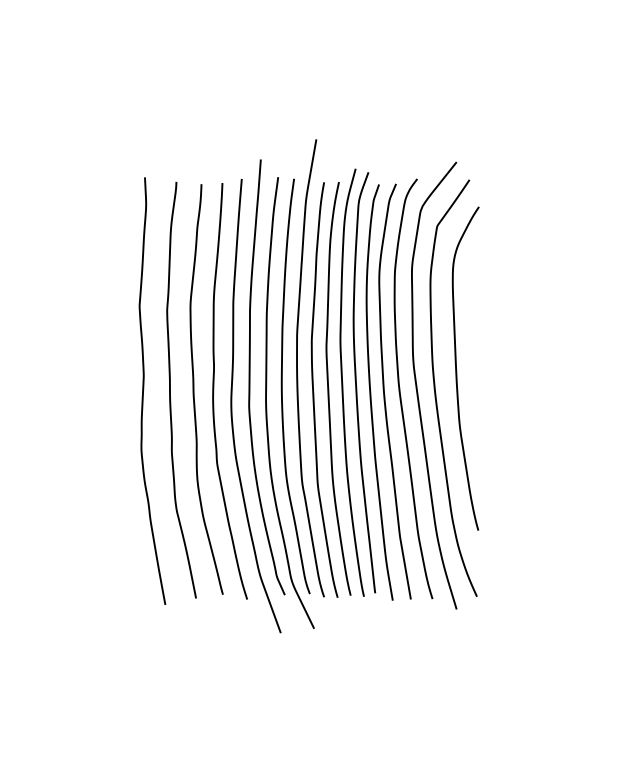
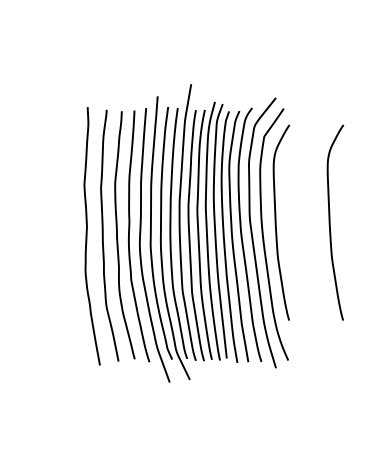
curve: (546, 368) -> (330, 222), added

